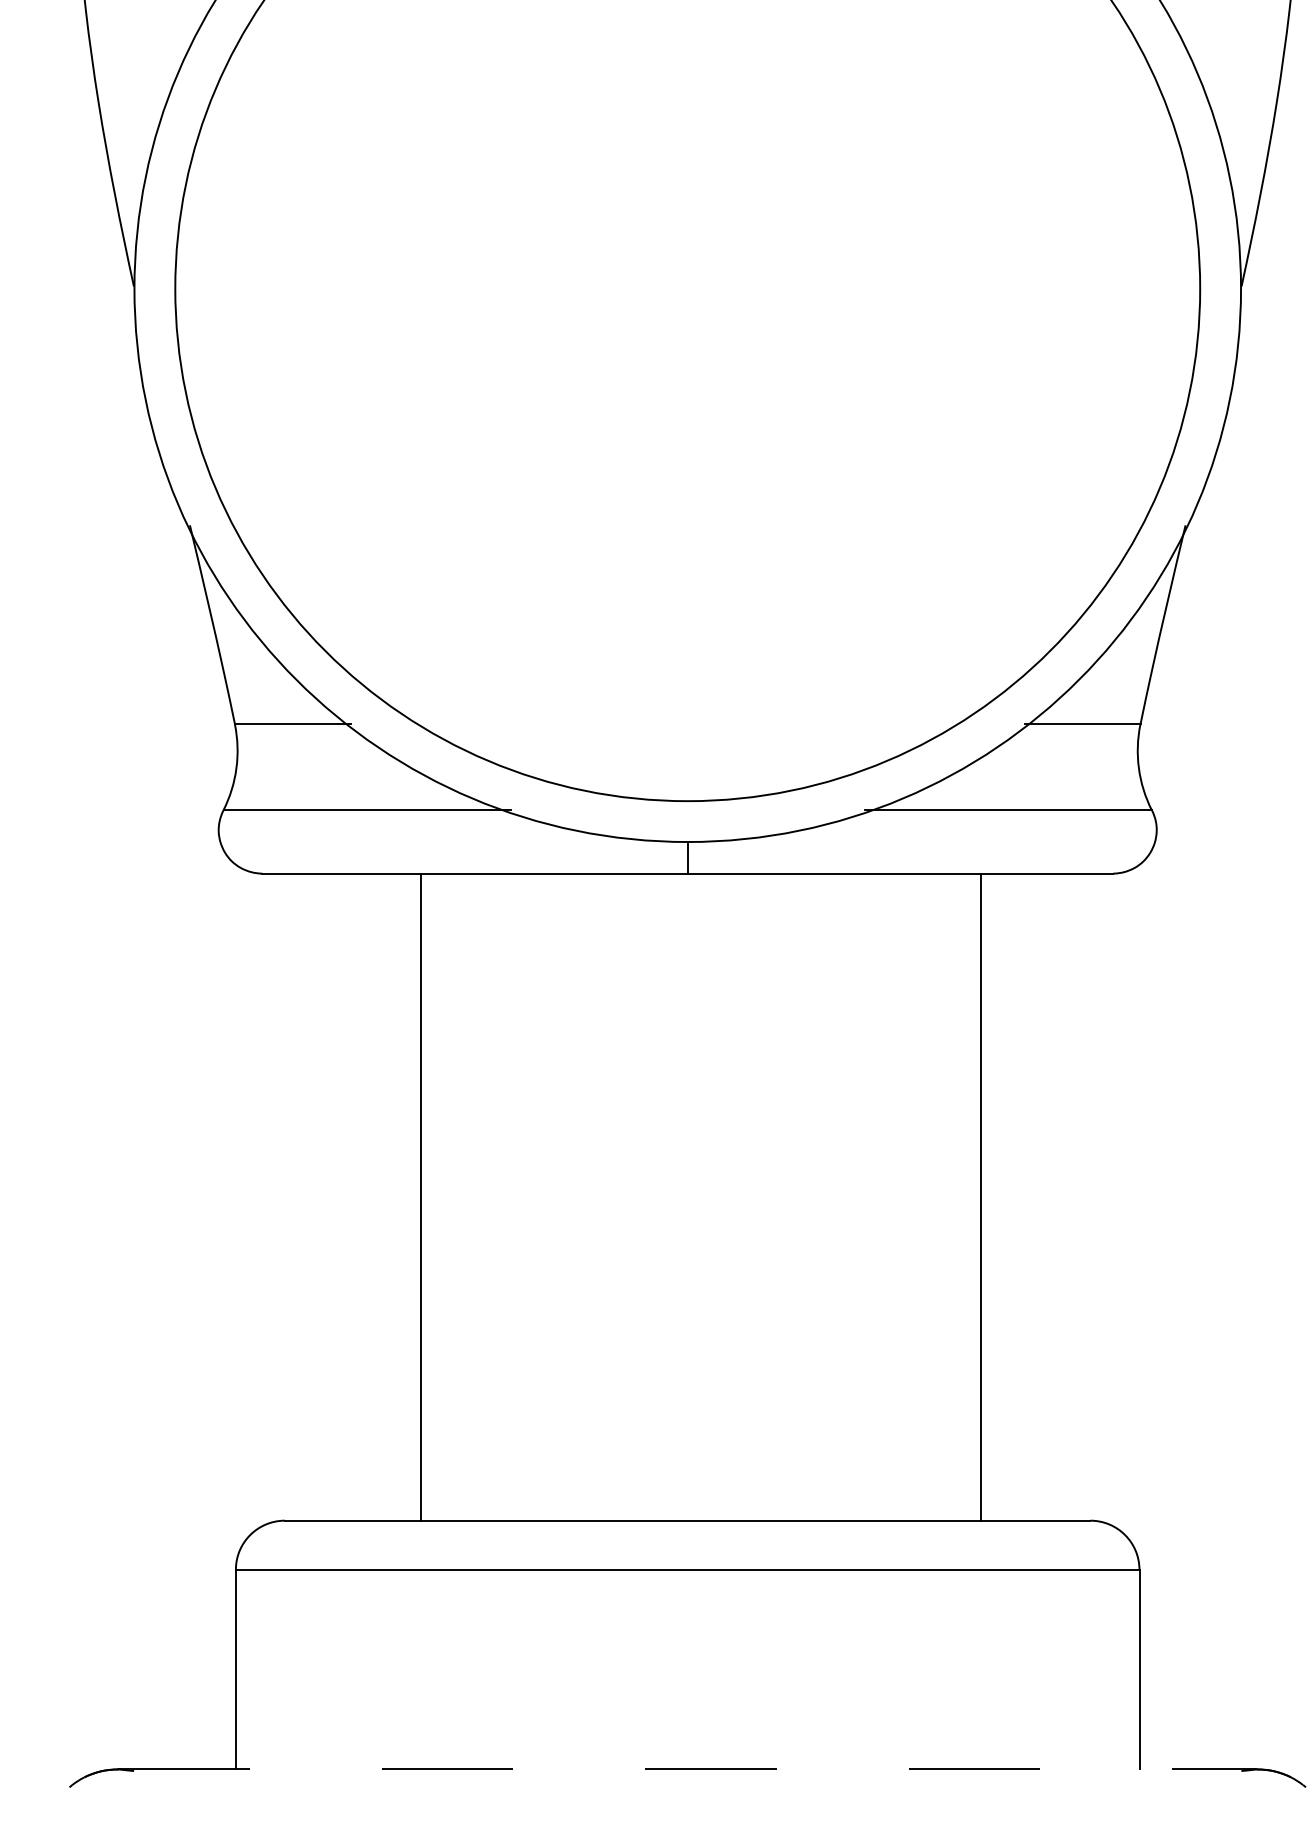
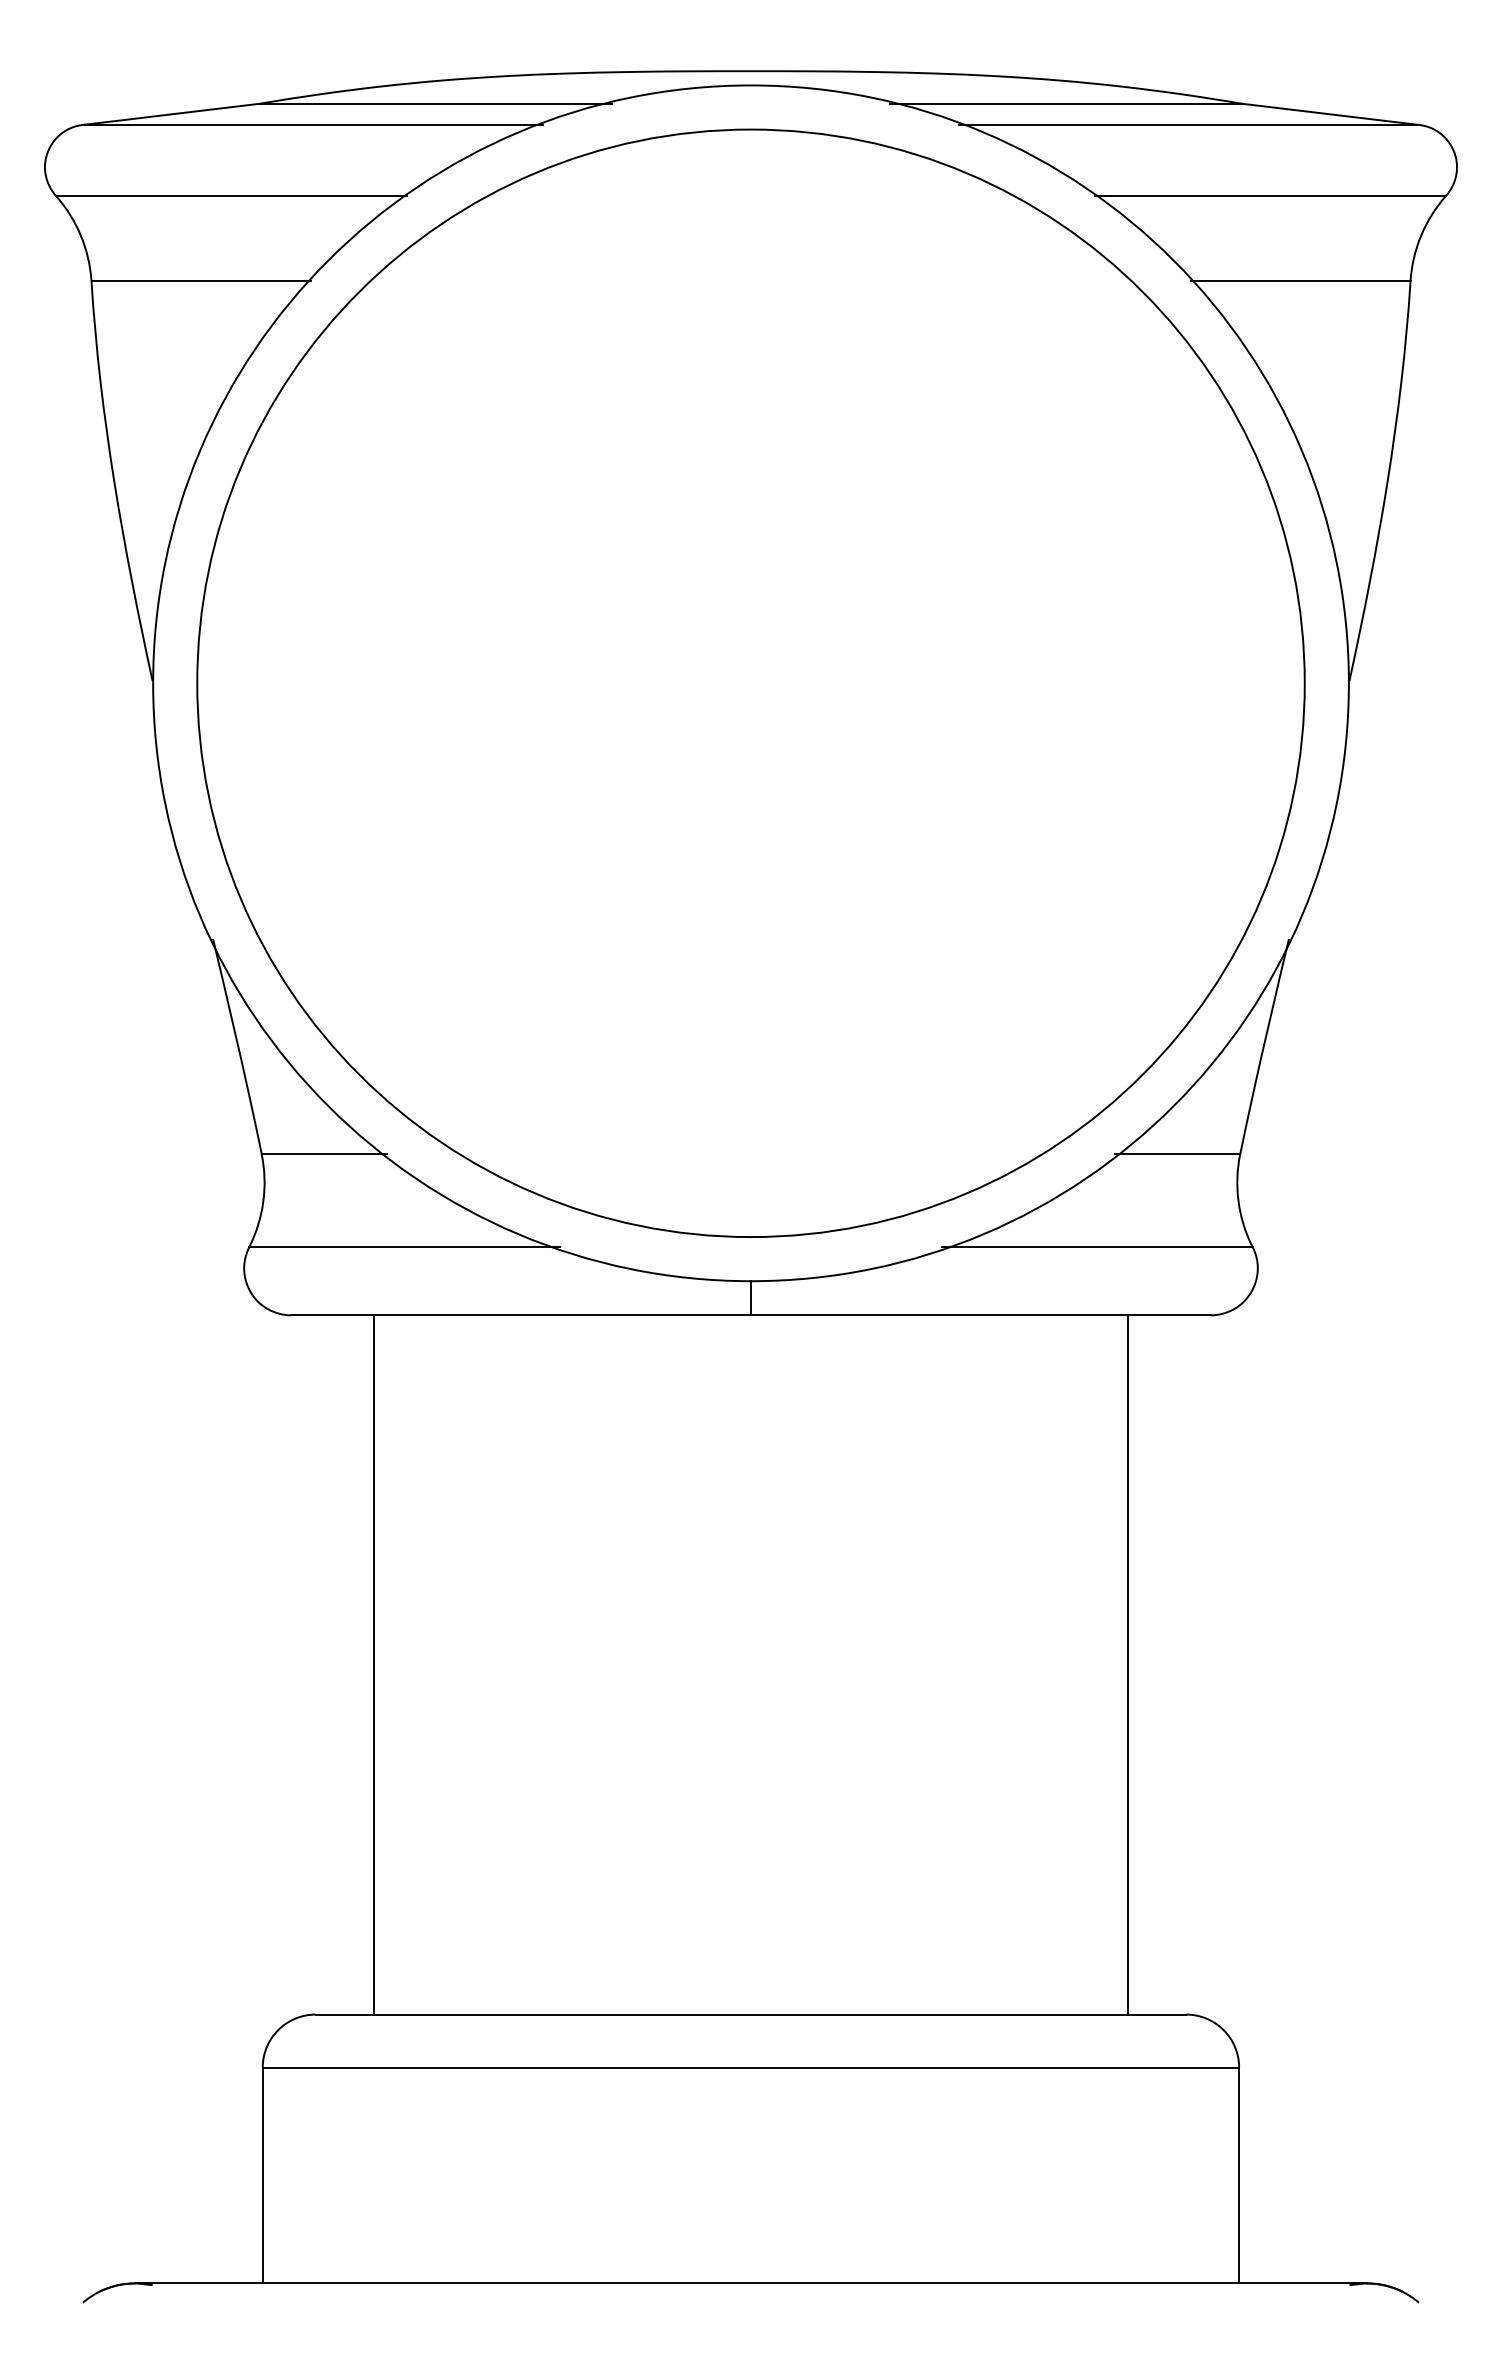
line: (420, 1196) -> (373, 1664), moved
line: (981, 1196) -> (1128, 1664), moved
line: (688, 1769) -> (751, 2283), dashed -> solid

